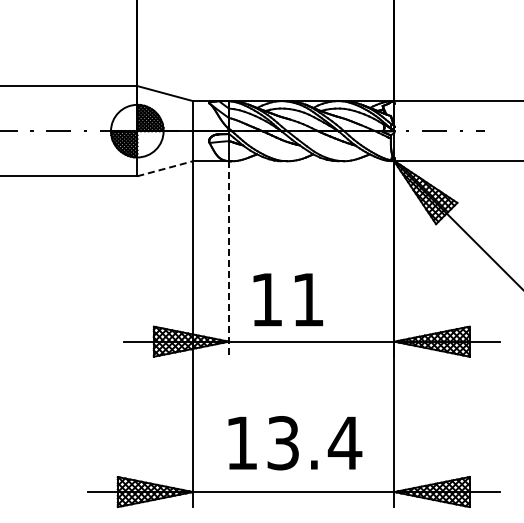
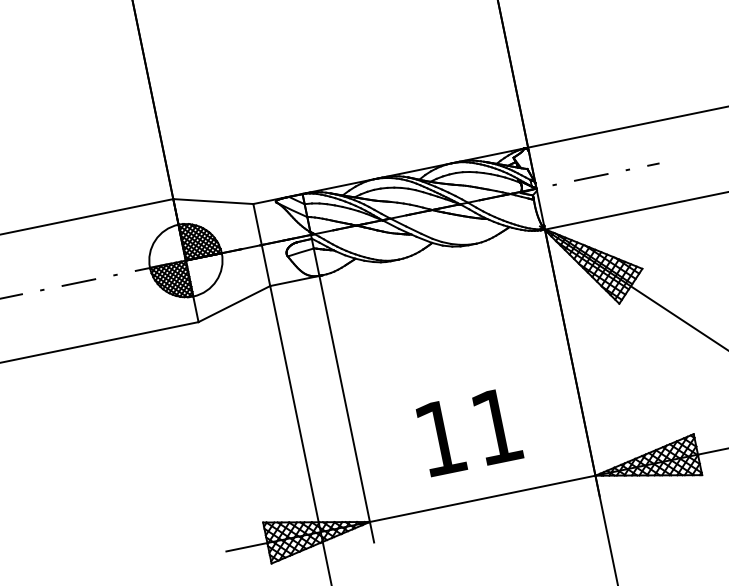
line: (165, 168) -> (234, 303), dashed -> solid
line: (229, 258) -> (347, 408), dashed -> solid
text: (288, 299) -> (469, 431), moved

